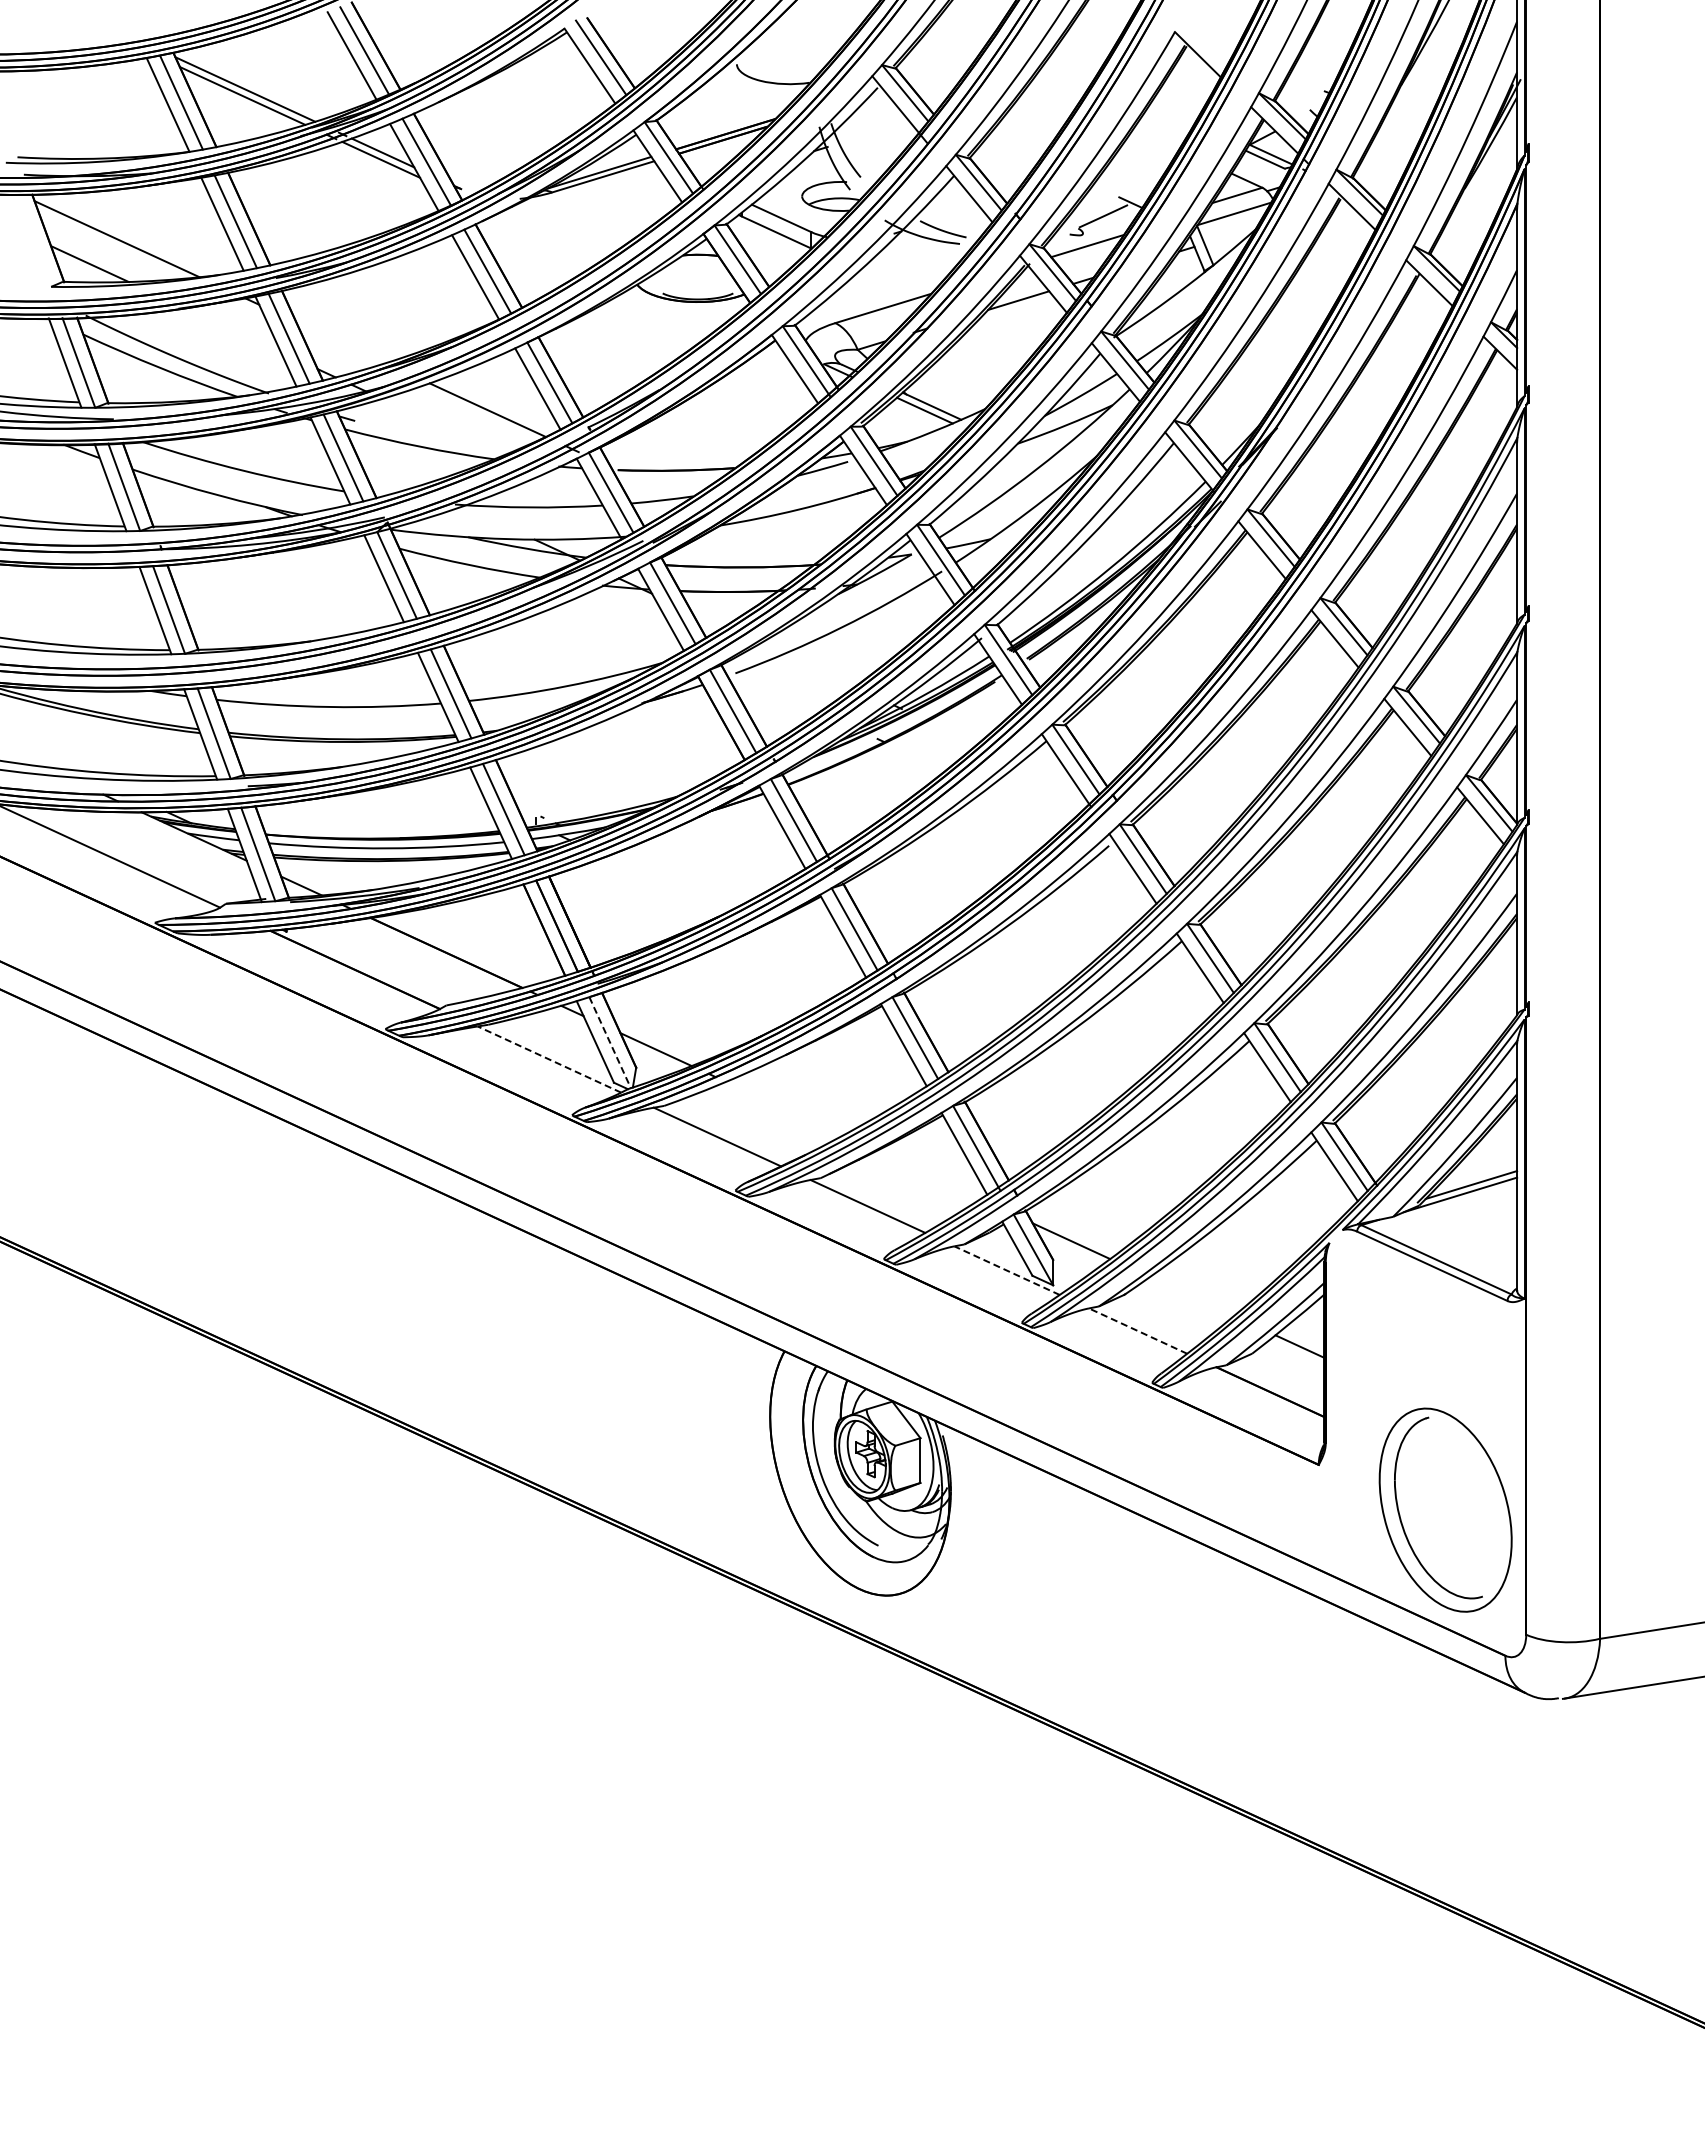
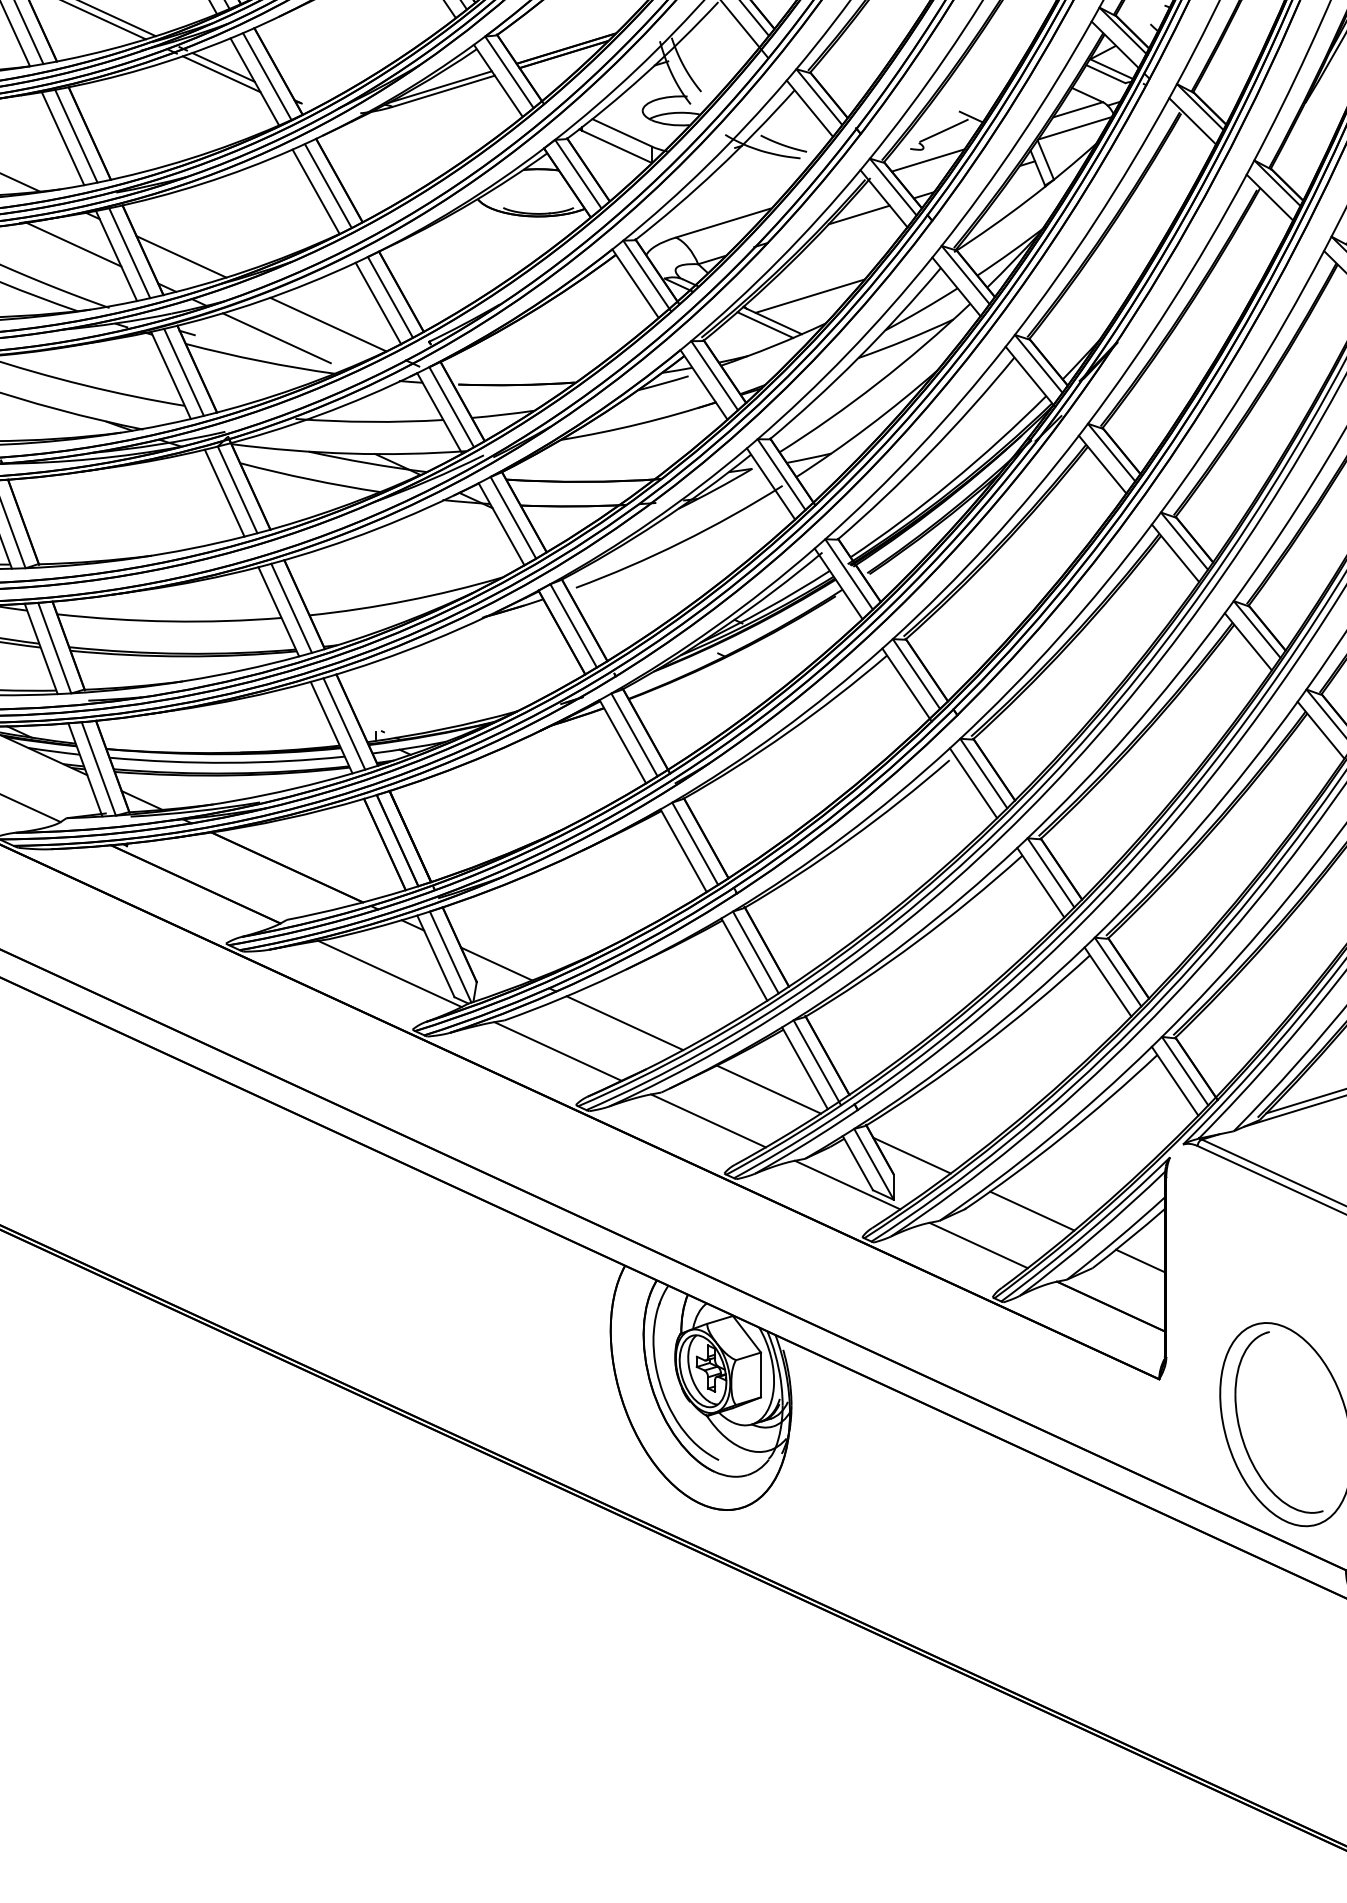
line: (232, 329) -> (73, 243), added
line: (340, 342) -> (181, 256), added
line: (969, 381) -> (810, 295), added
line: (436, 423) -> (277, 337), added
line: (610, 1043) -> (451, 957), dashed -> solid
line: (549, 1059) -> (390, 973), dashed -> solid
line: (784, 1108) -> (625, 1022), added
line: (928, 1175) -> (769, 1089), added
line: (1006, 1270) -> (847, 1184), dashed -> solid
line: (1191, 1296) -> (1032, 1210), added
line: (1137, 1330) -> (978, 1244), dashed -> solid

